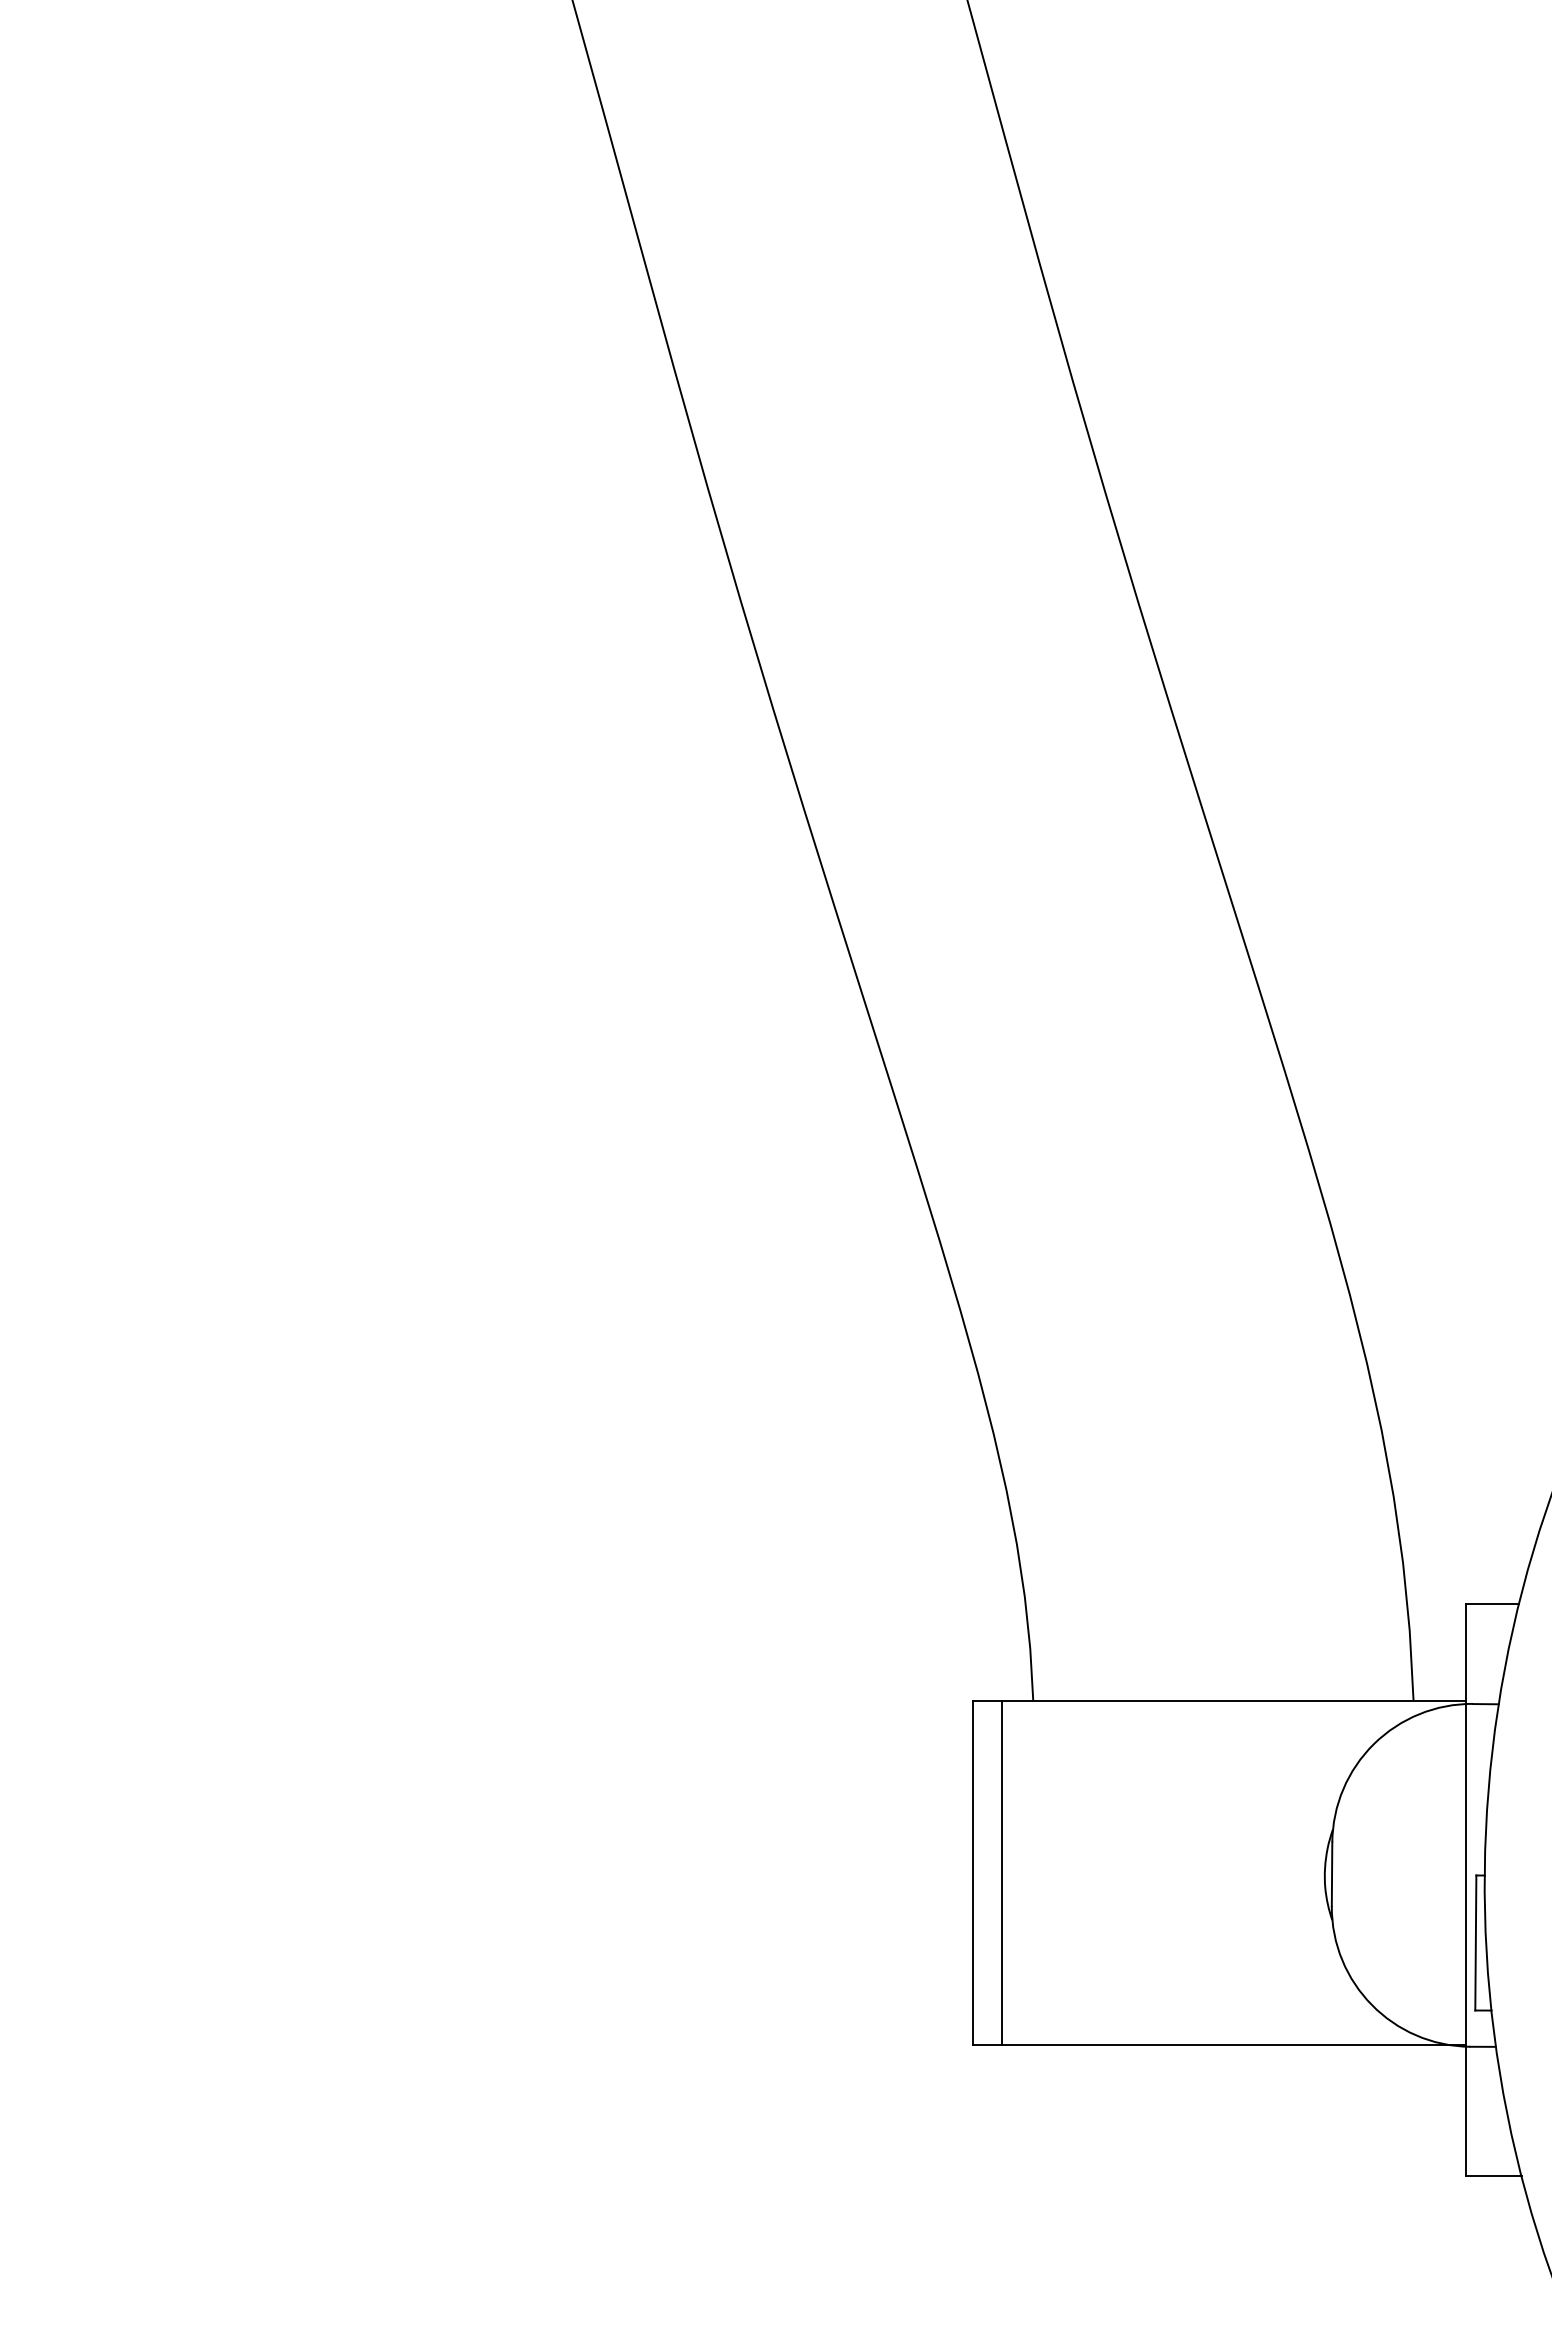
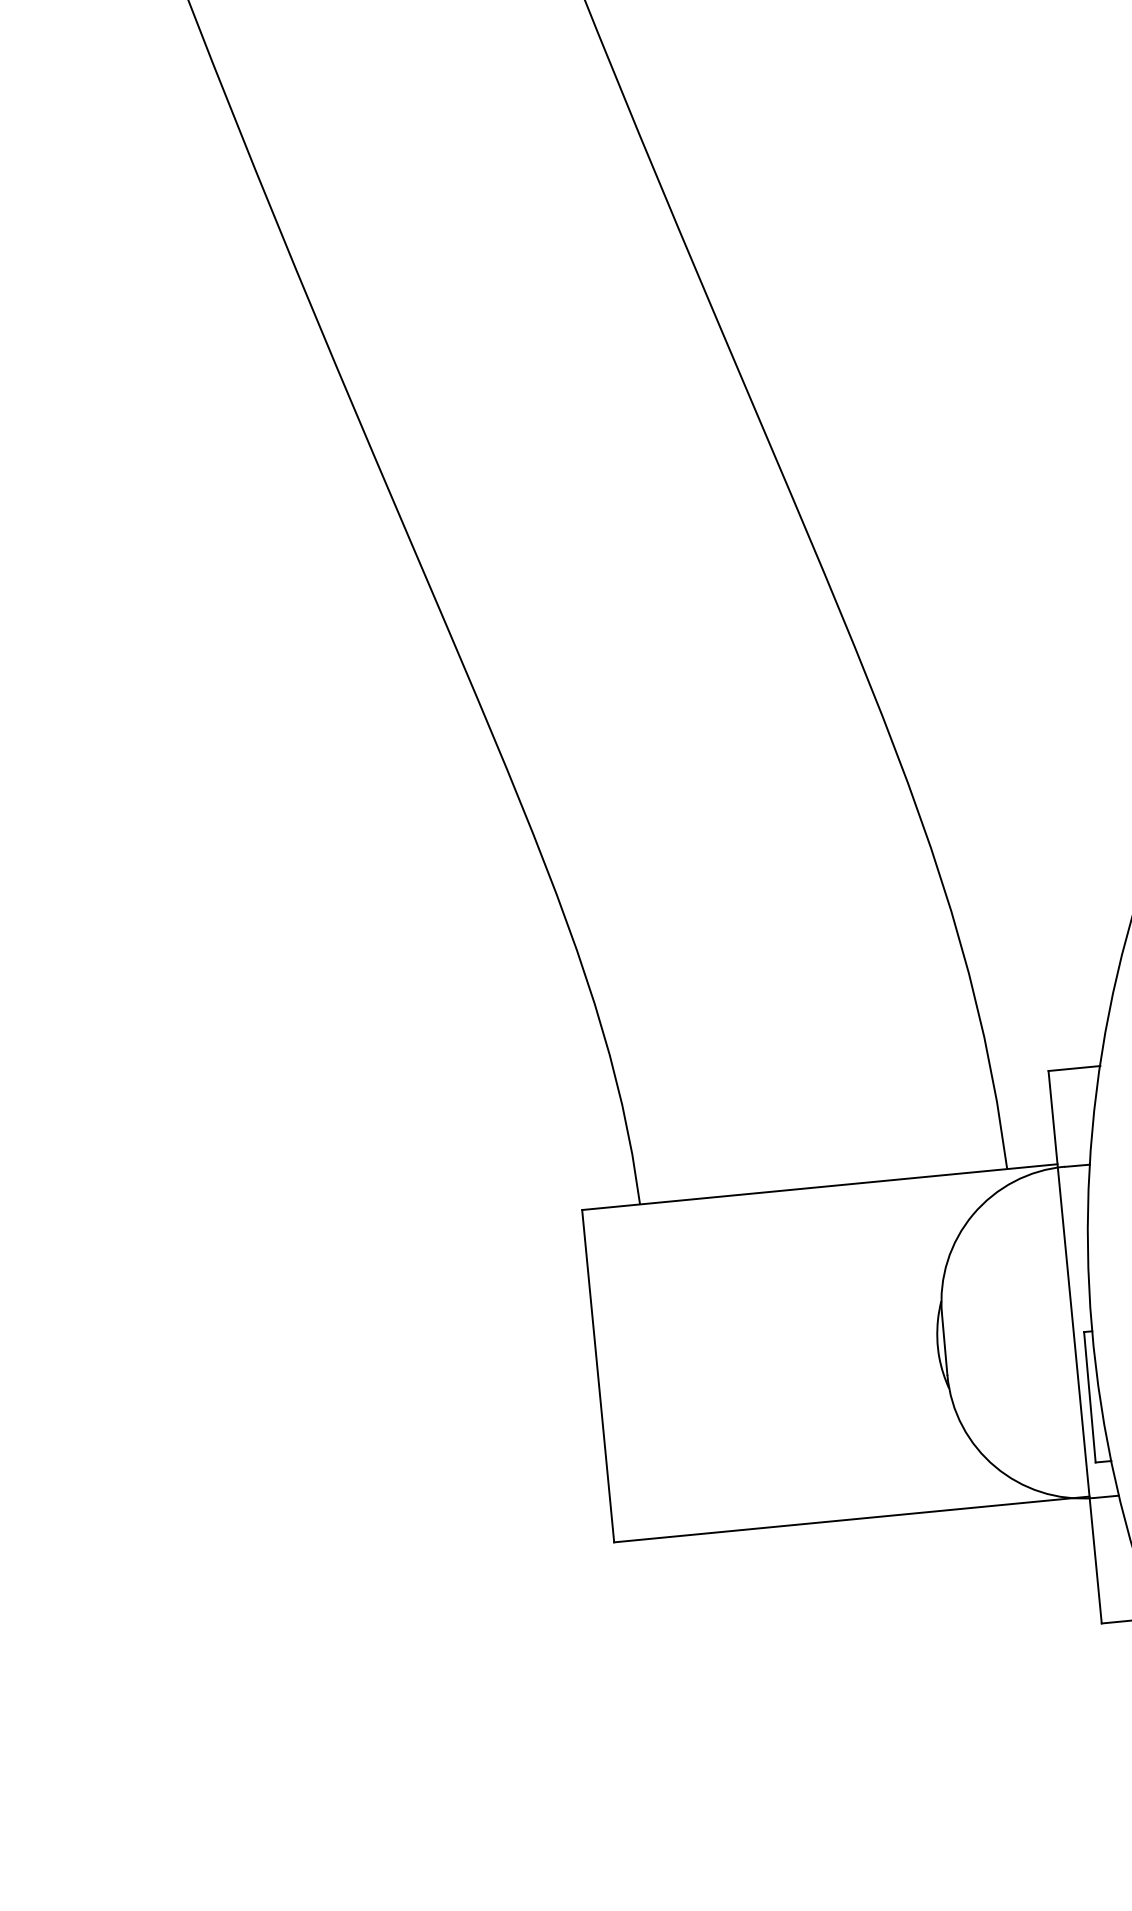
line: (1001, 1872) -> (625, 1373), removed

